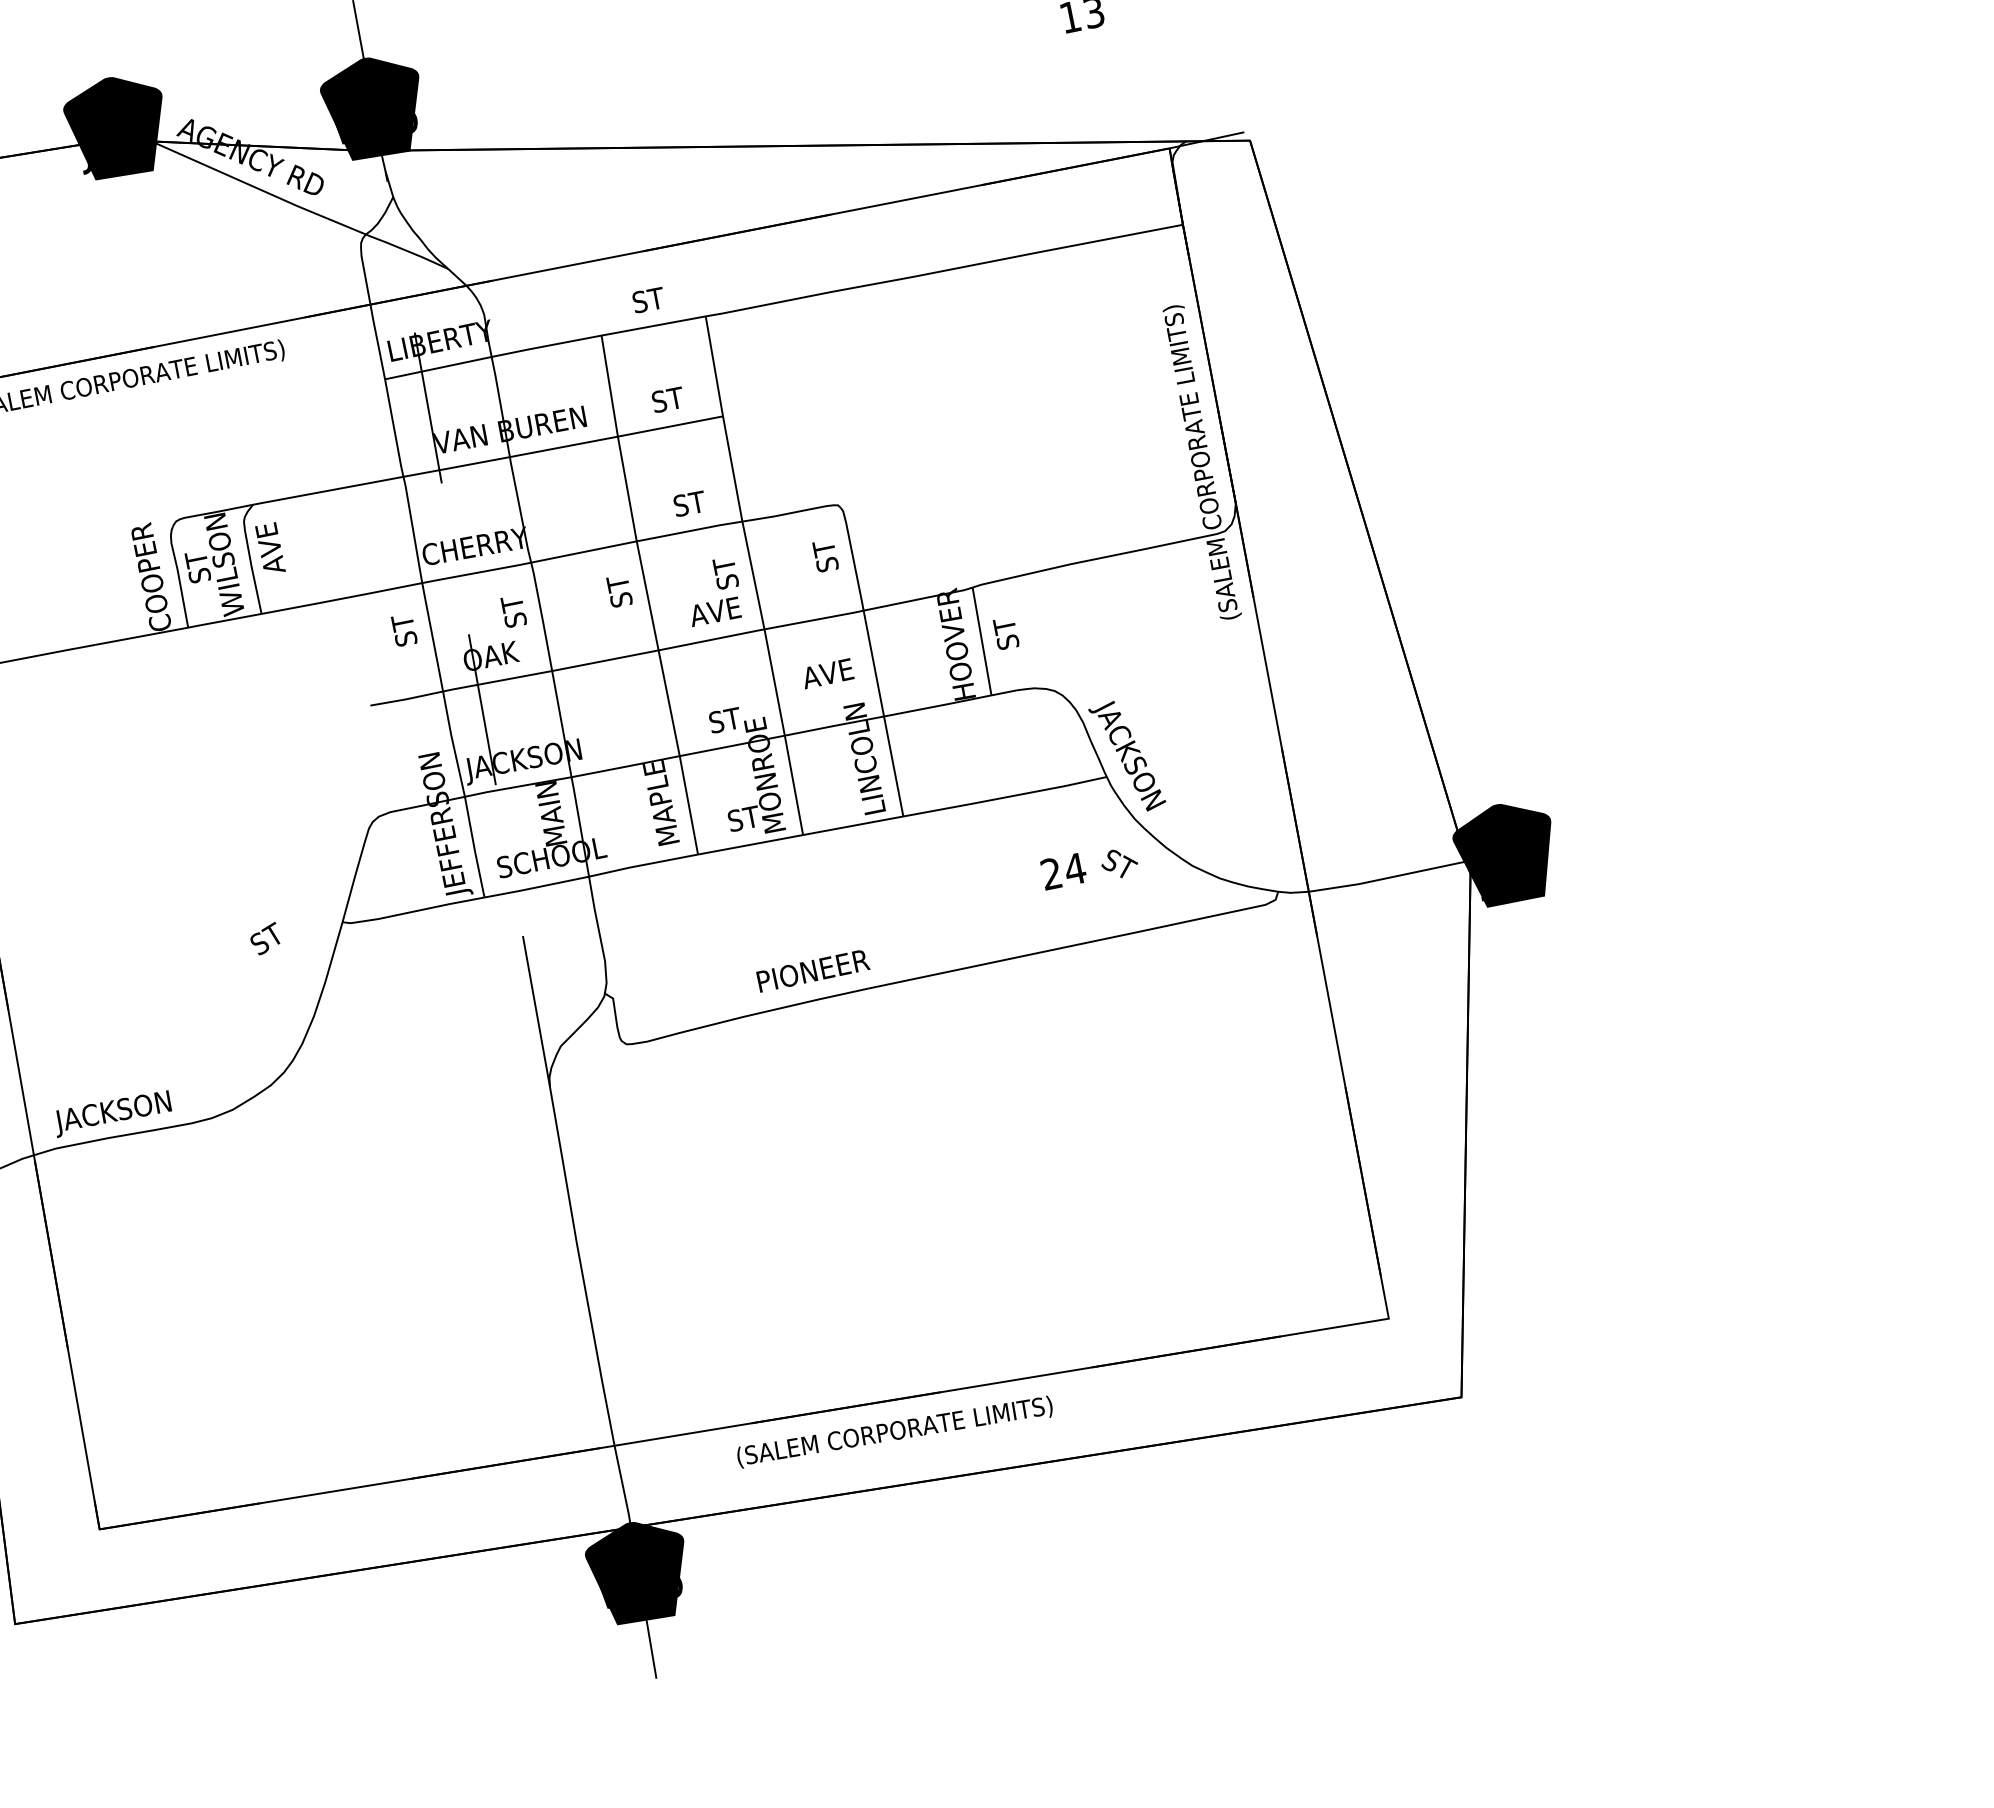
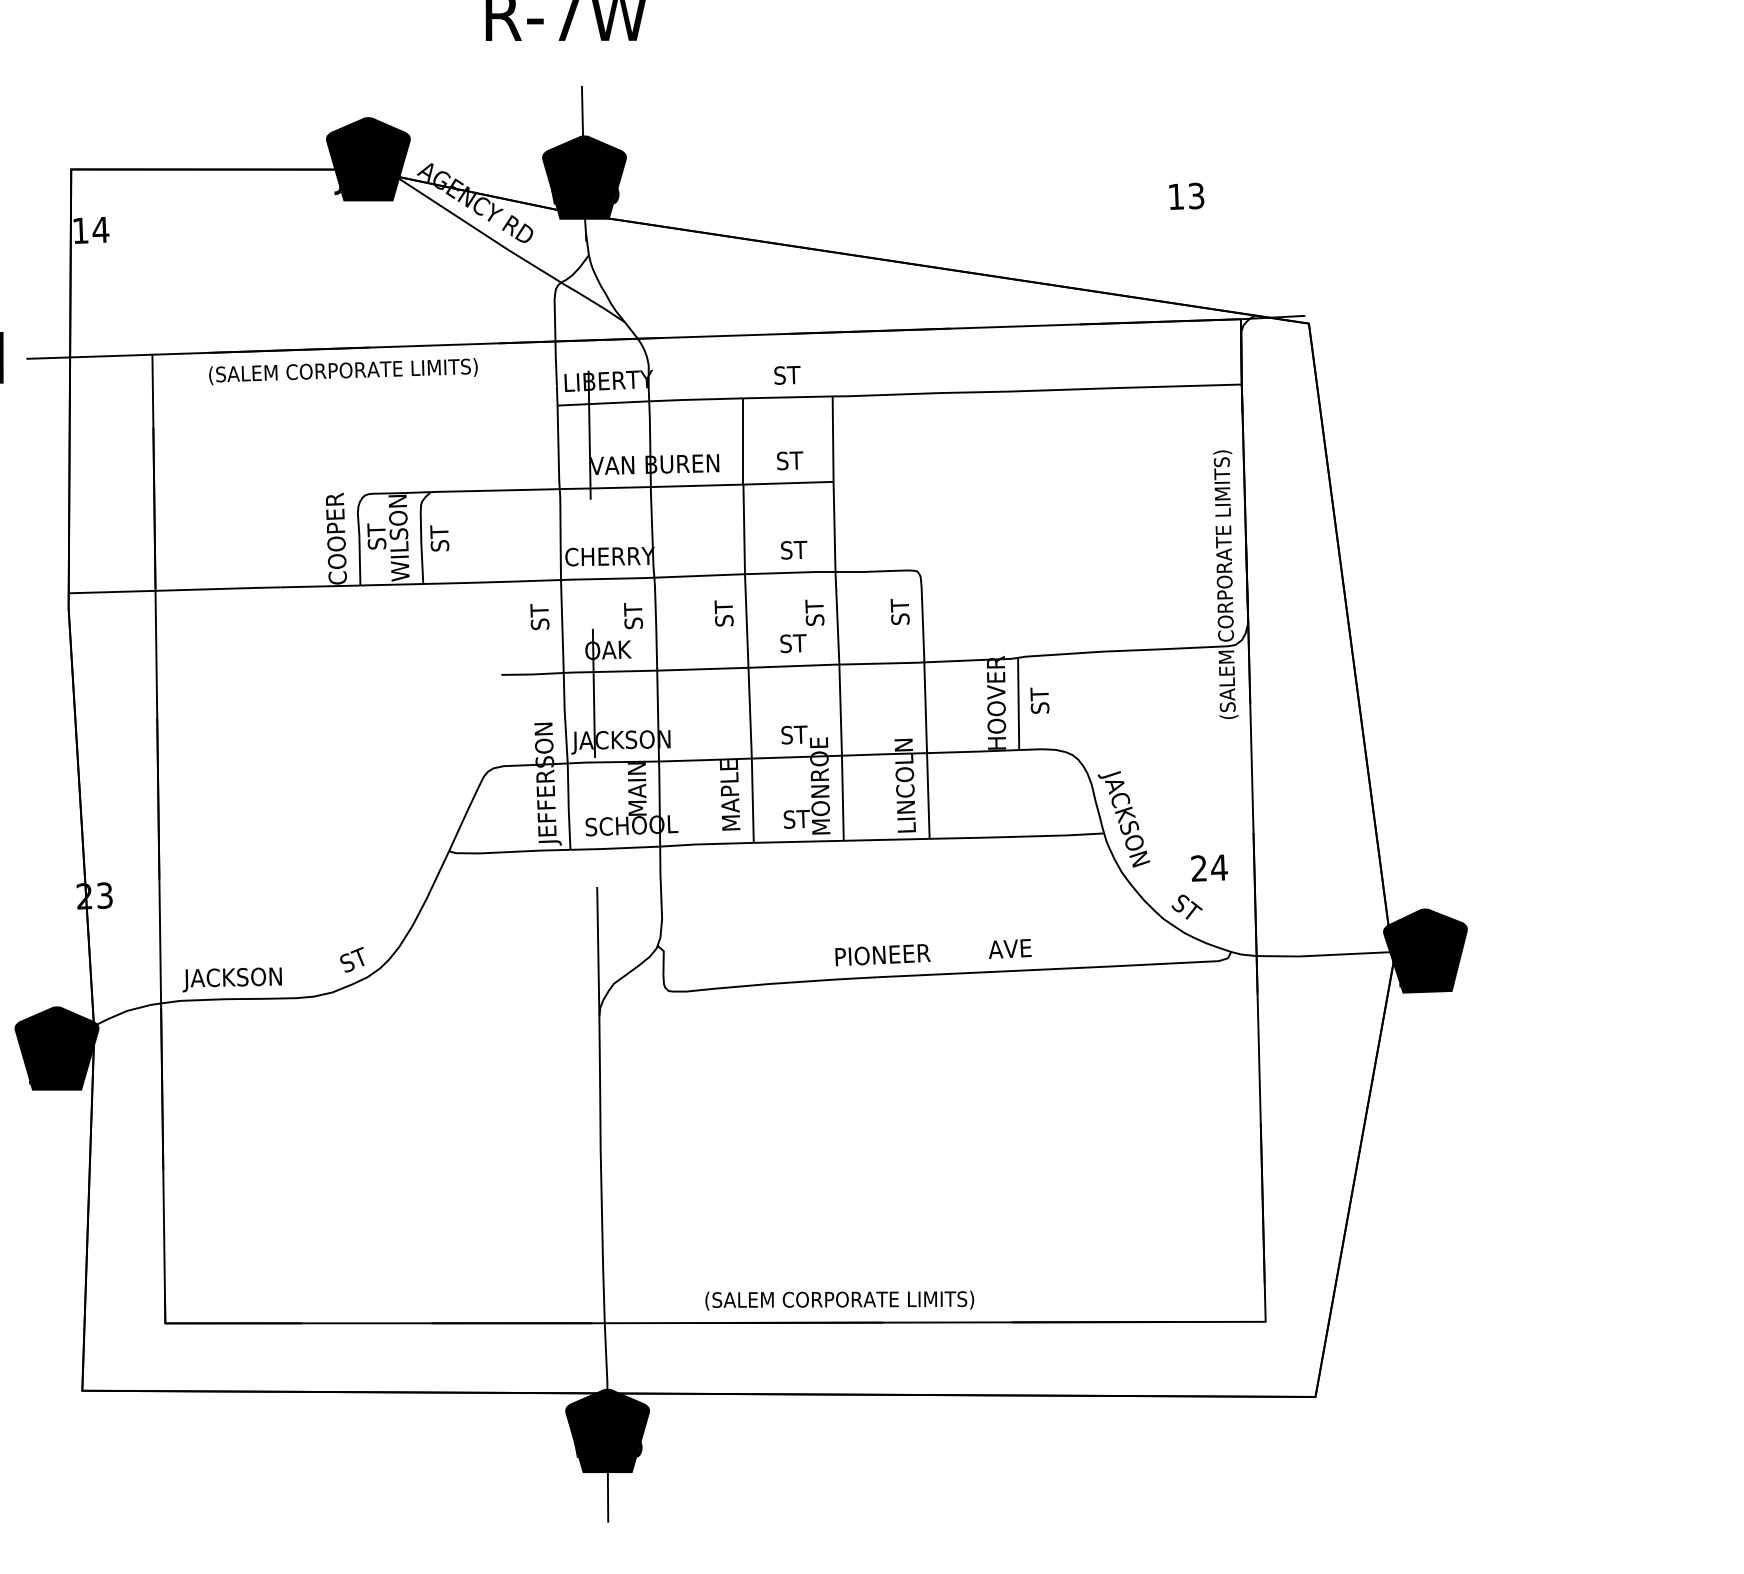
text: (270, 548) -> (439, 530), AVE -> ST
text: (714, 612) -> (800, 643), AVE -> ST
text: (828, 673) -> (1010, 948), moved
text: (1118, 862) -> (1186, 906), moved
text: (1063, 870) -> (1209, 867), moved
text: (265, 938) -> (352, 959), moved
text: (812, 971) -> (882, 955), moved
text: (894, 1432) -> (839, 1300), moved

